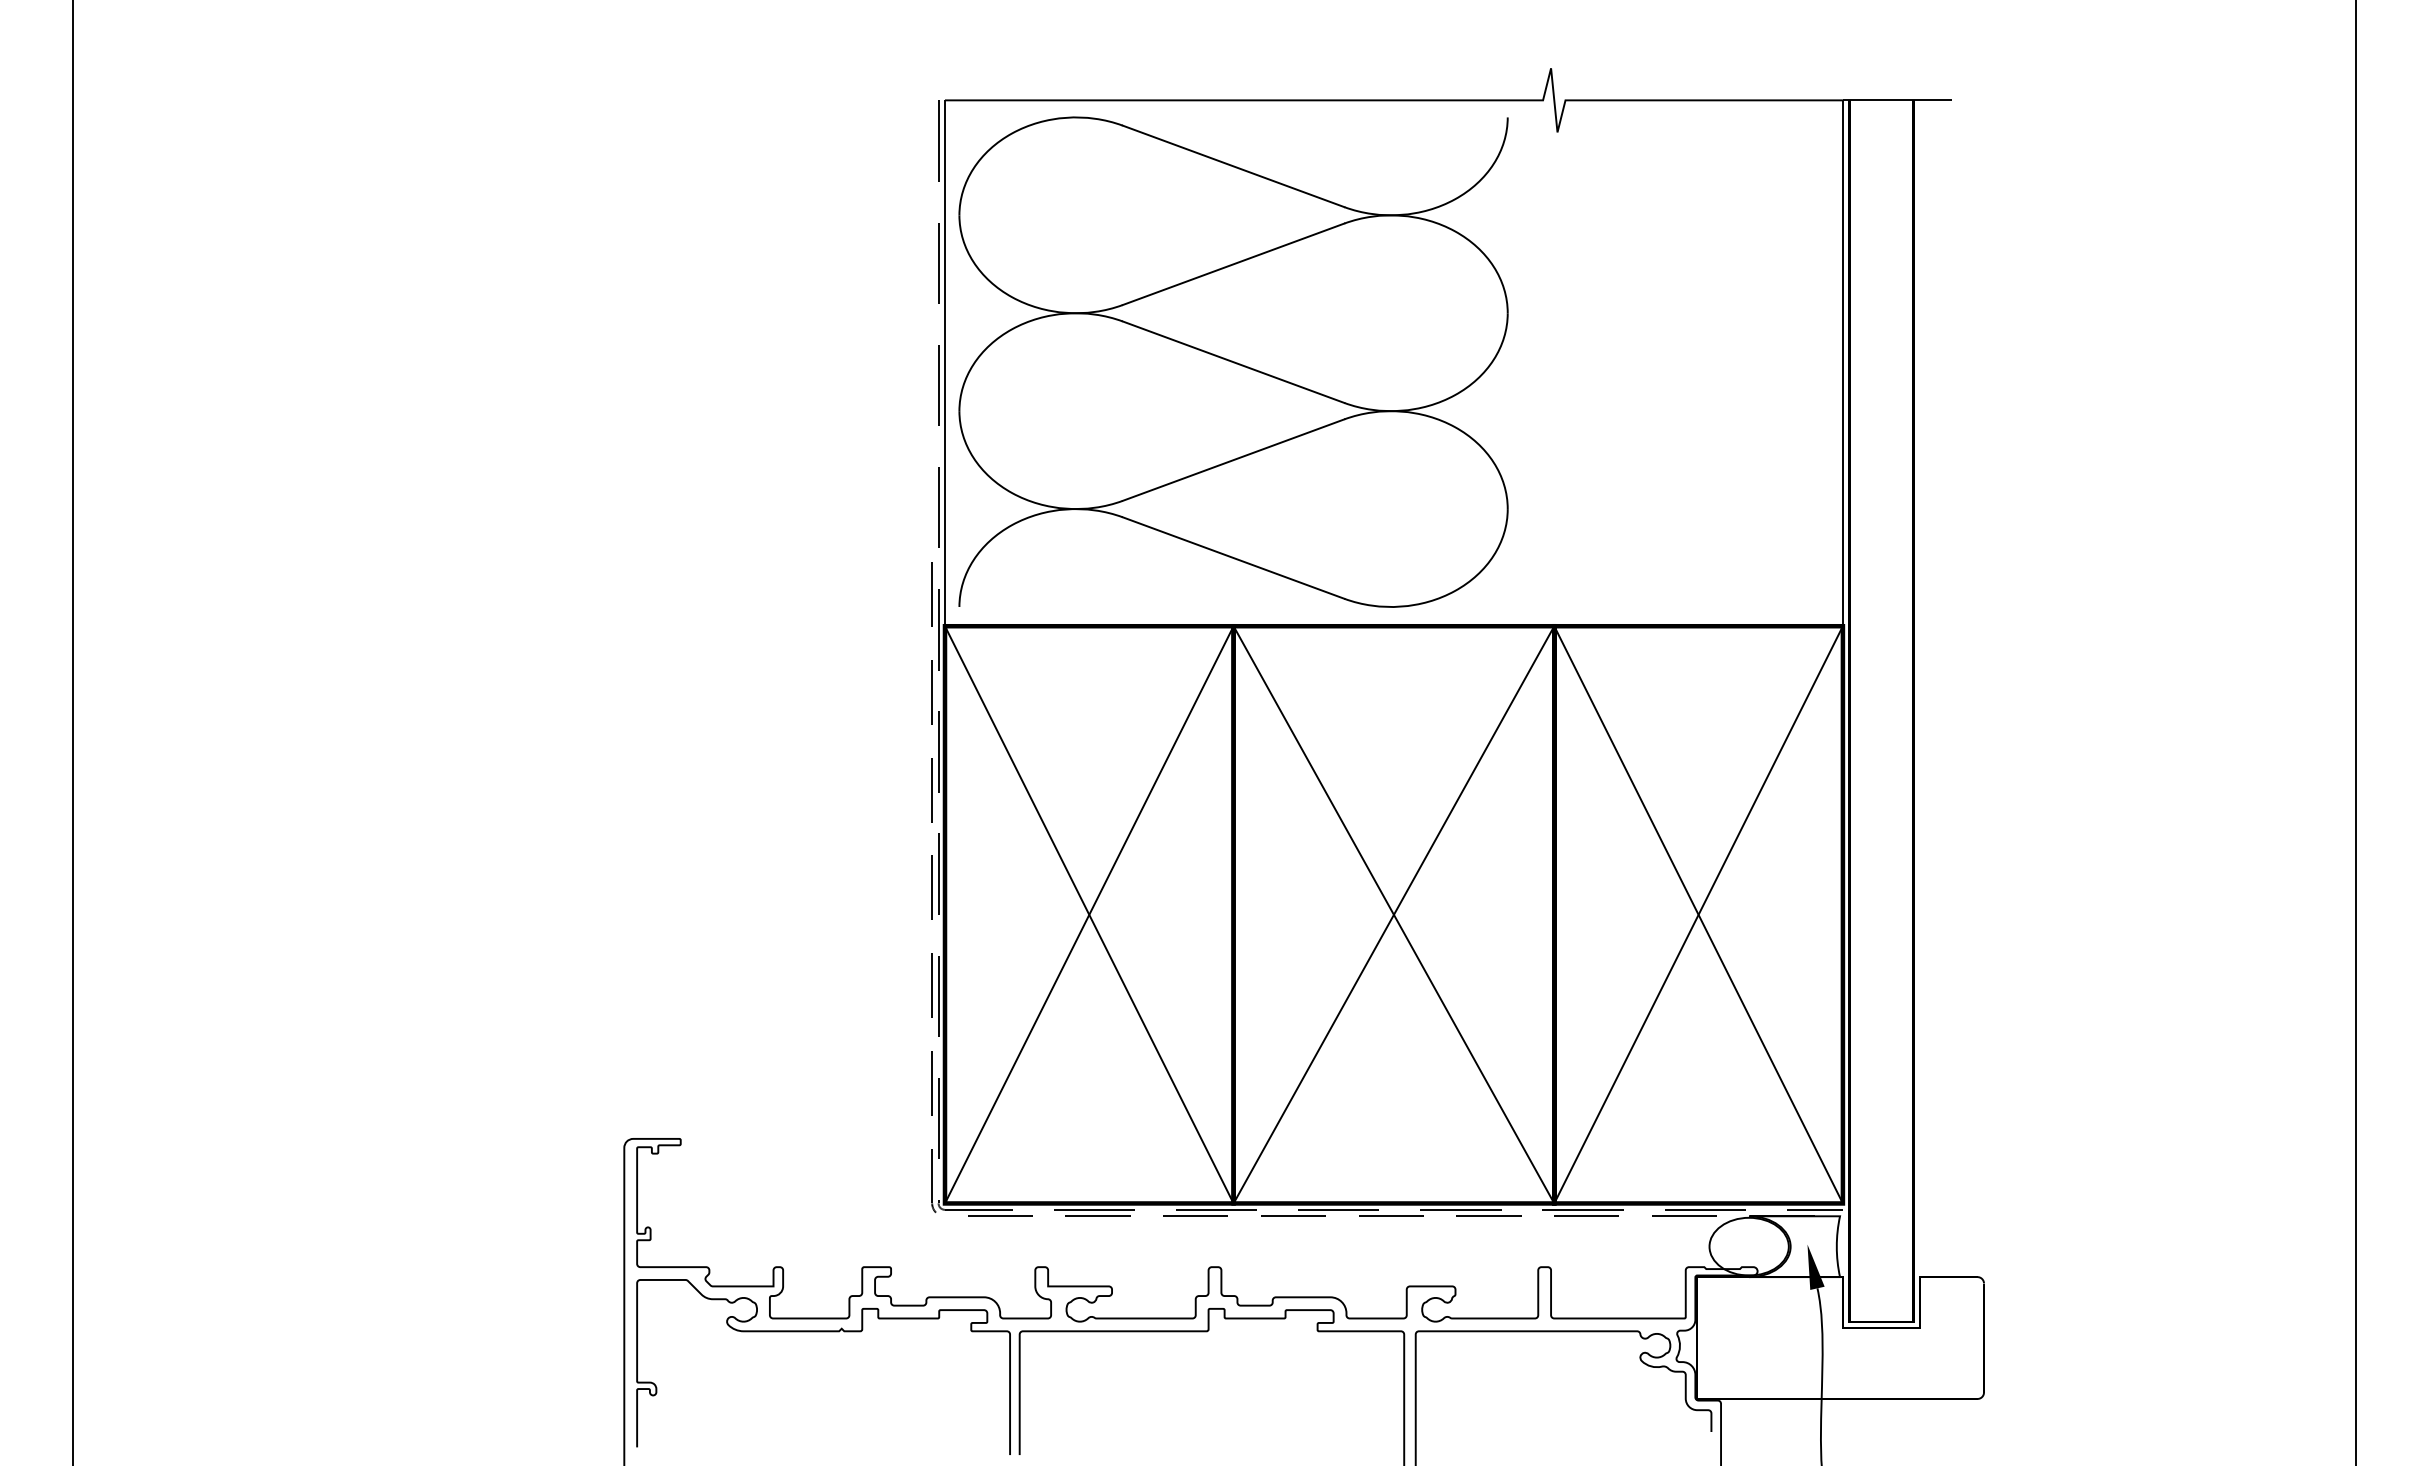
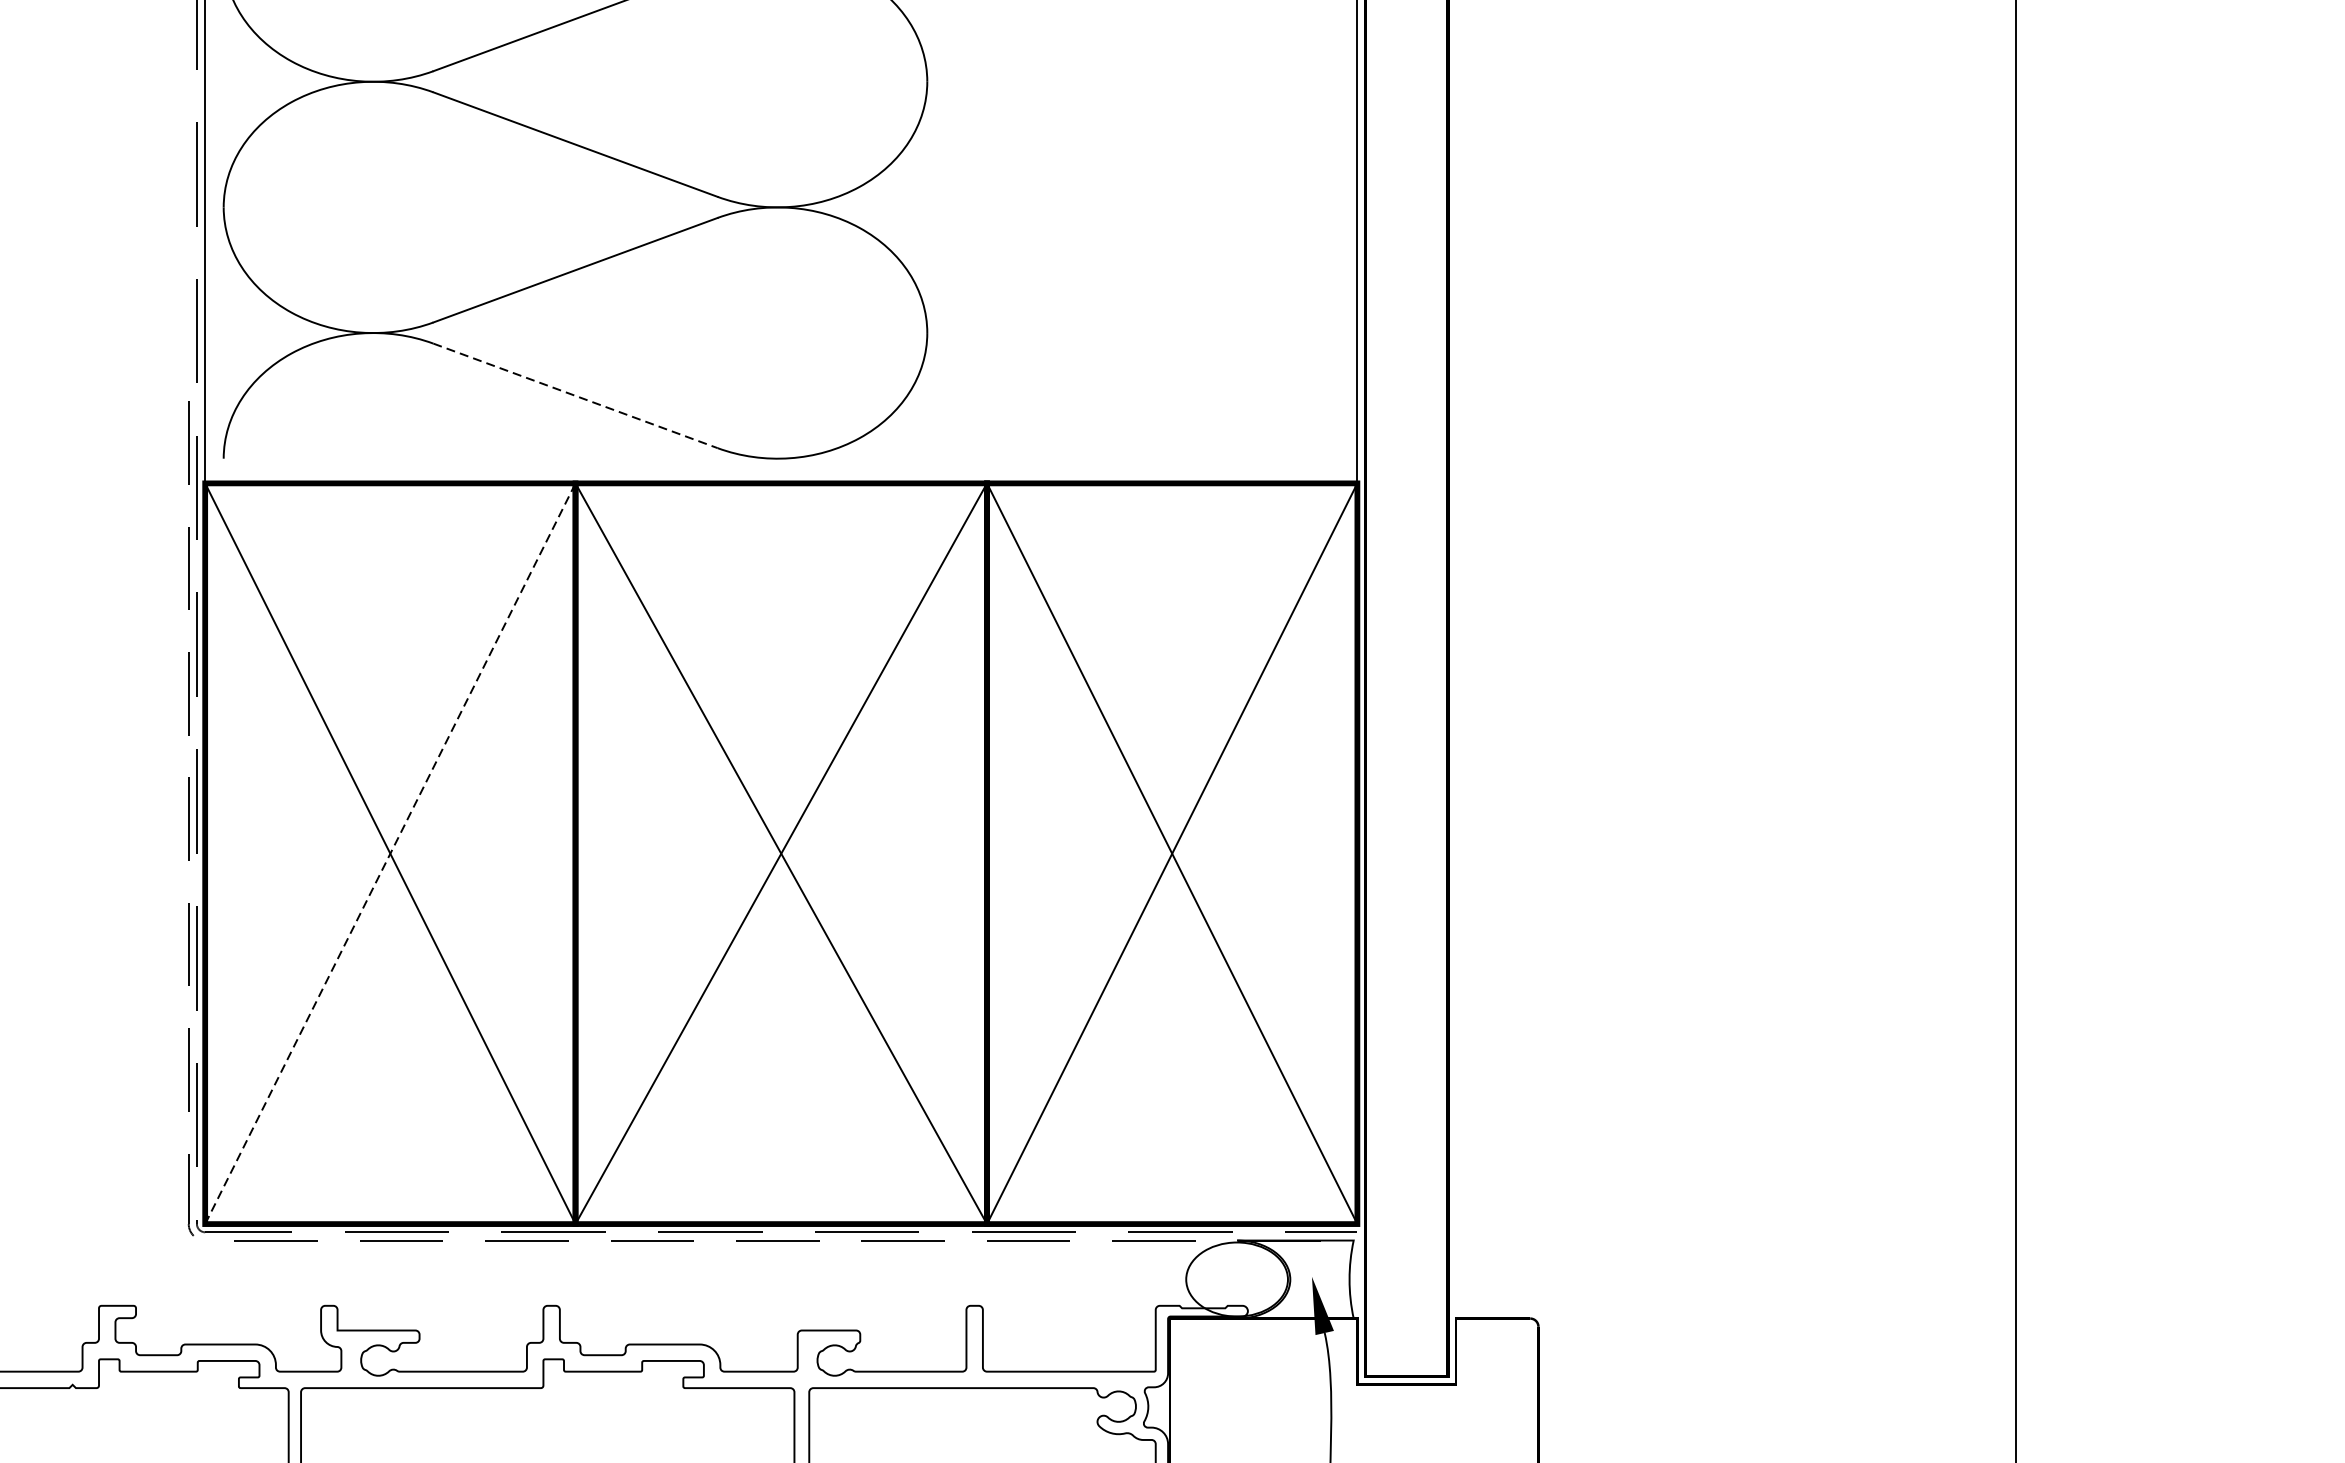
line: (1234, 558) -> (576, 396), solid -> dashed
line: (1089, 914) -> (390, 853), solid -> dashed

